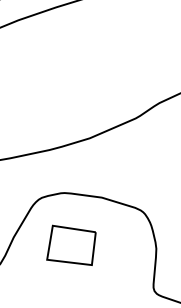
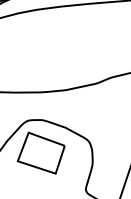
part: (70, 244) -> (40, 152), size x1.43

